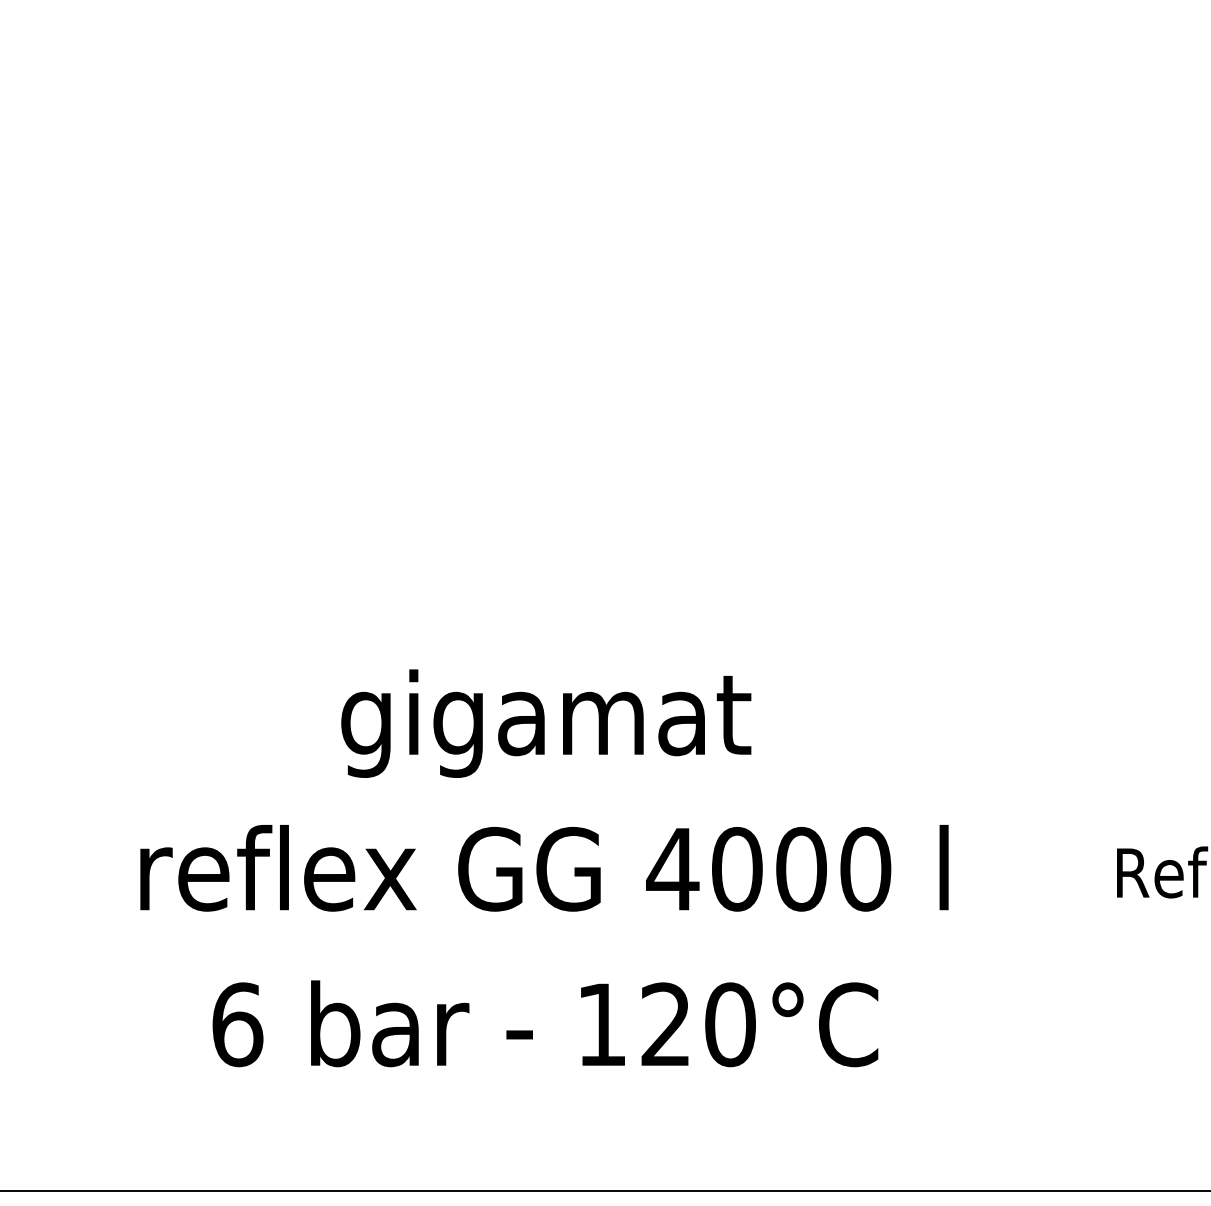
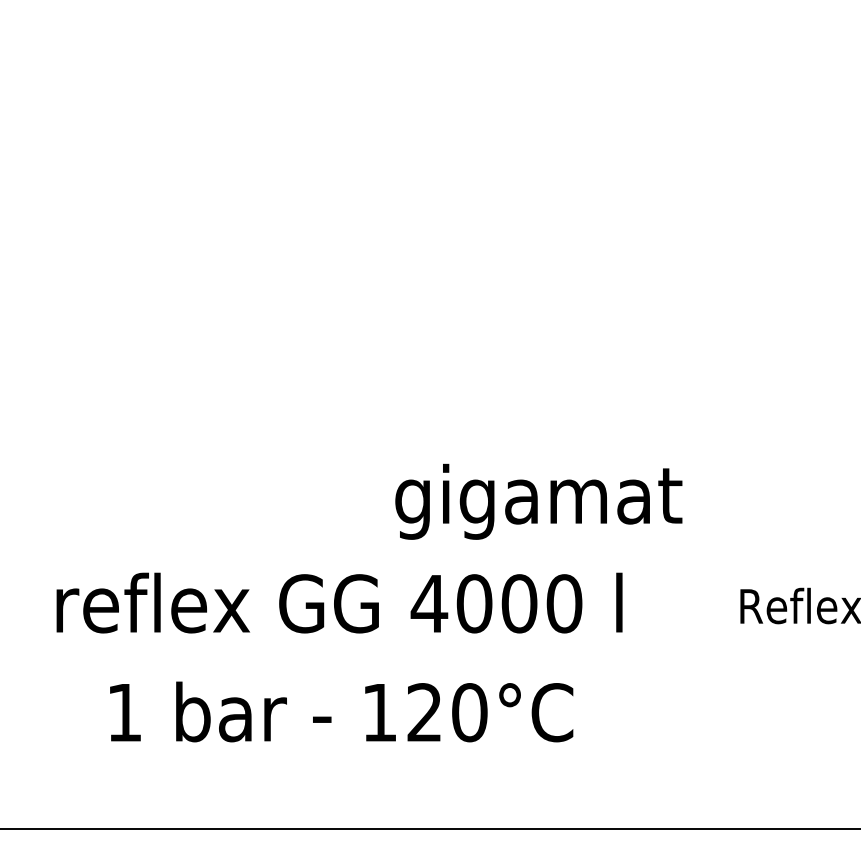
text: (545, 723) -> (538, 501), moved
text: (237, 1024) -> (124, 712), 6 -> 1

